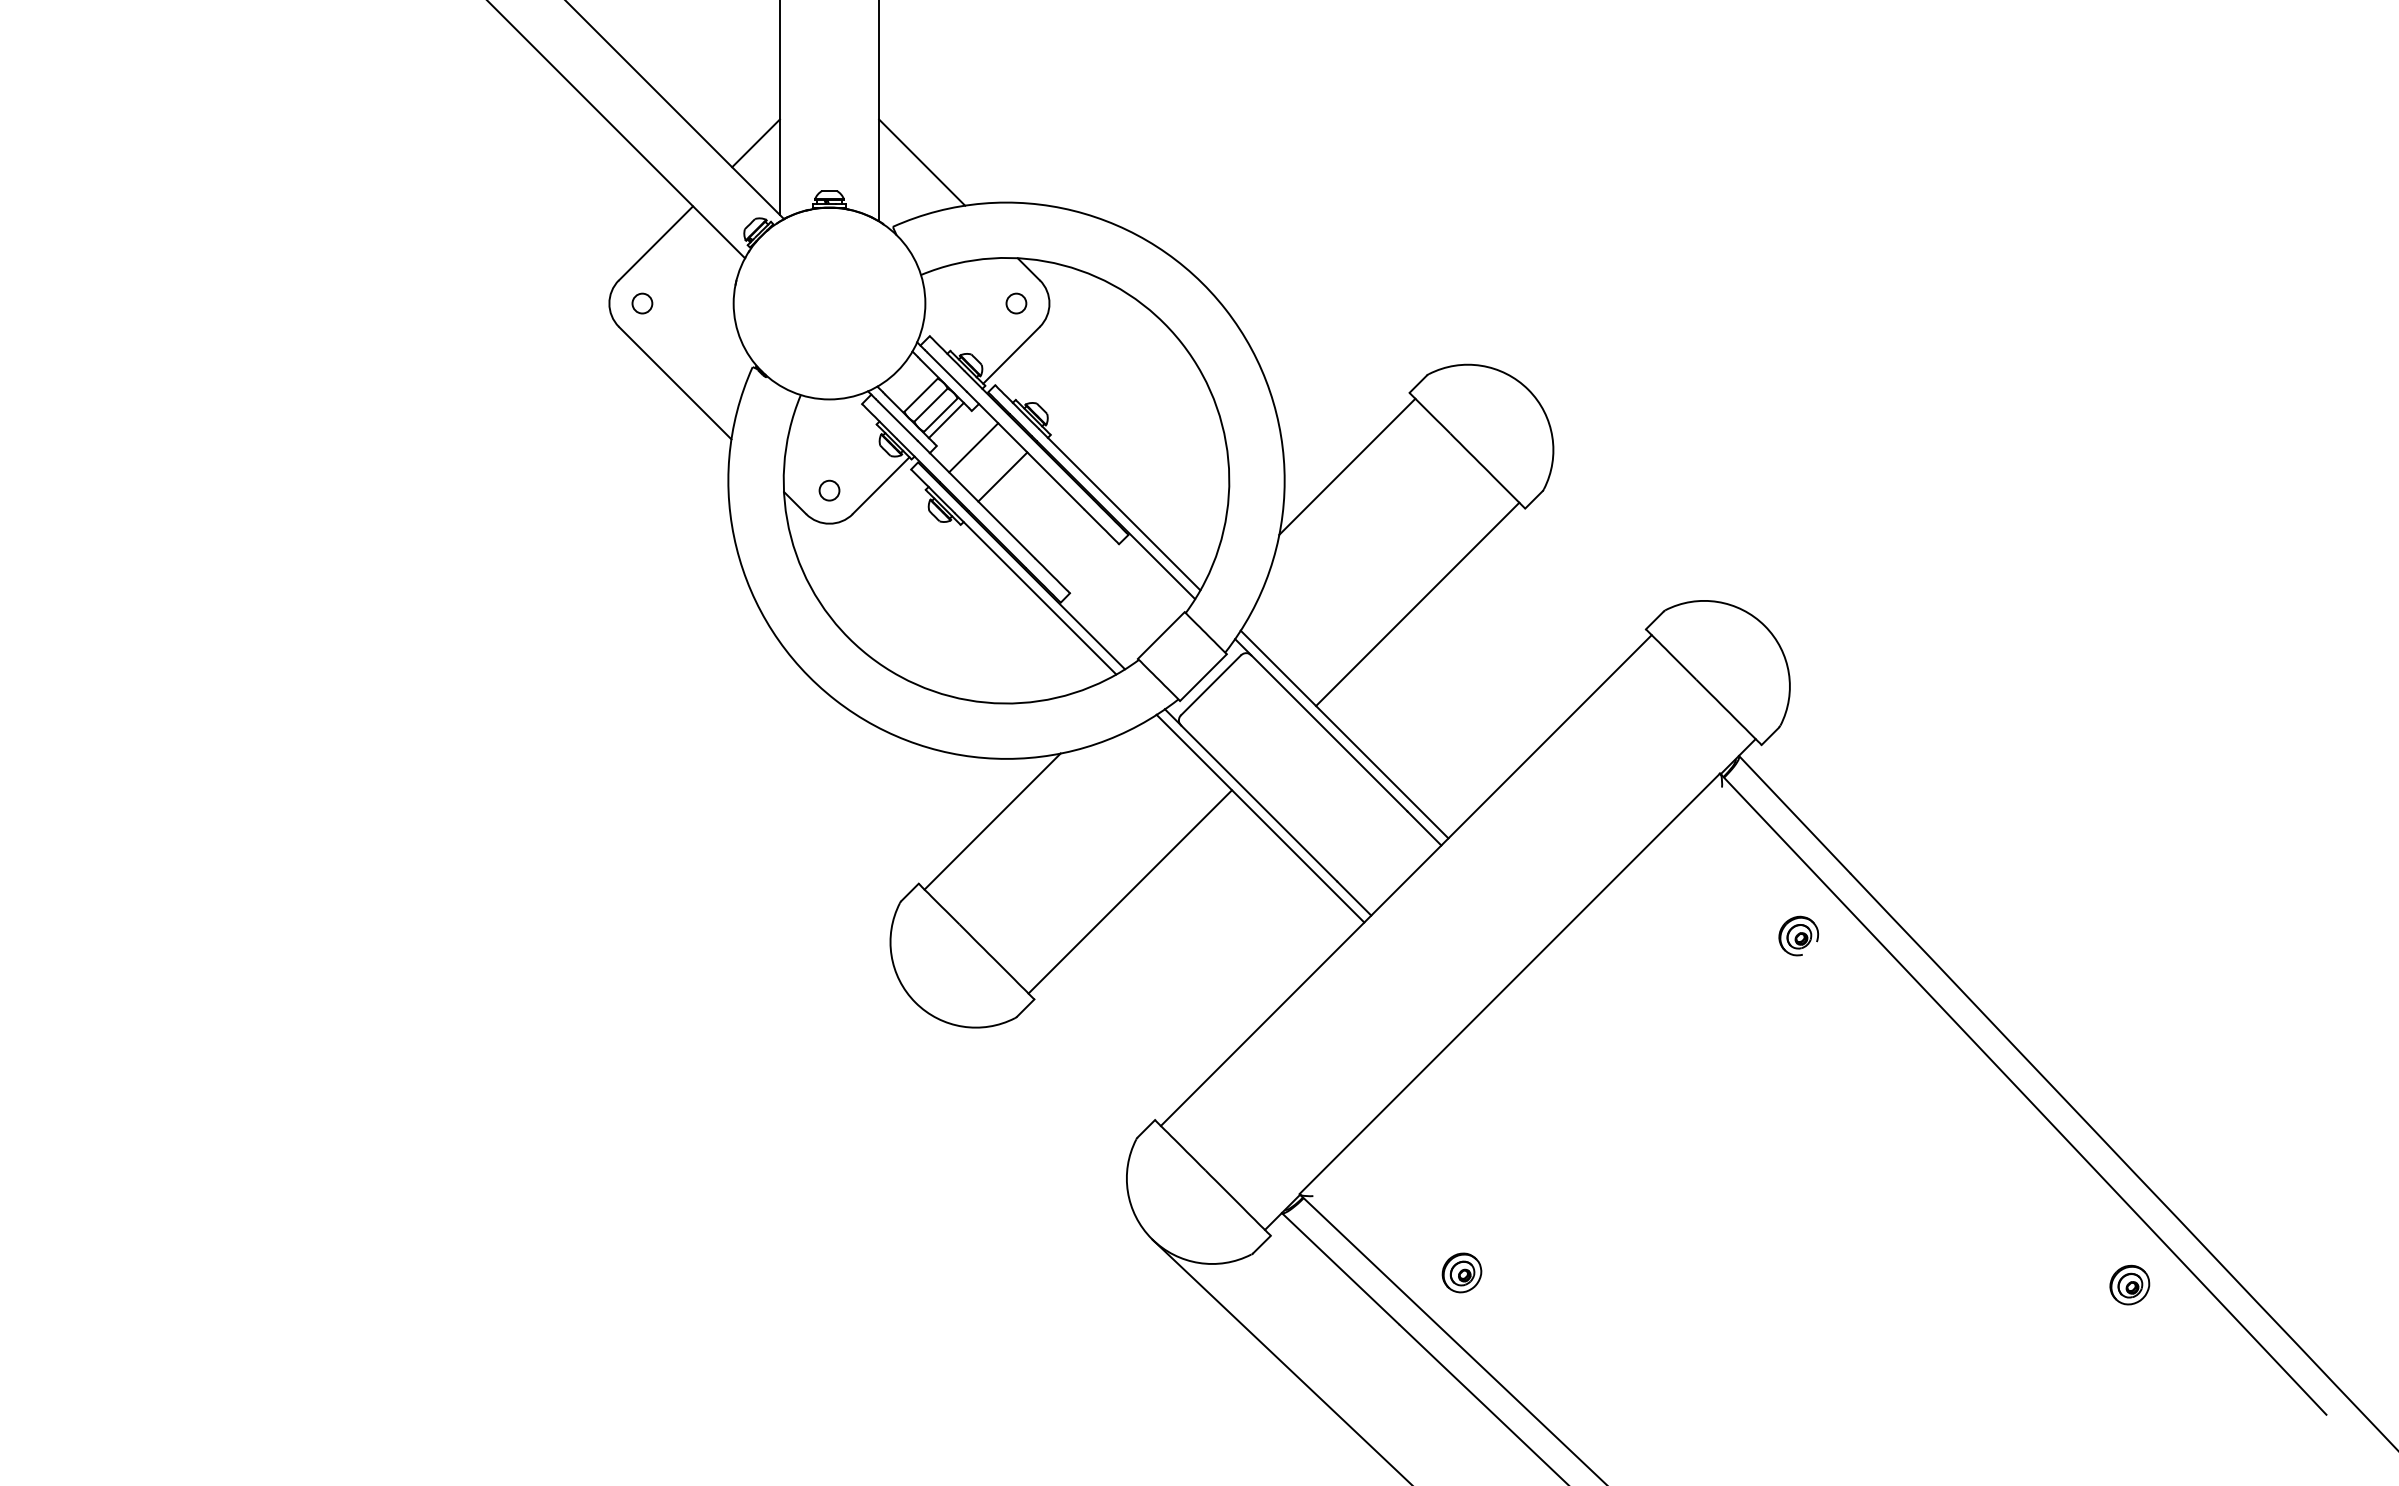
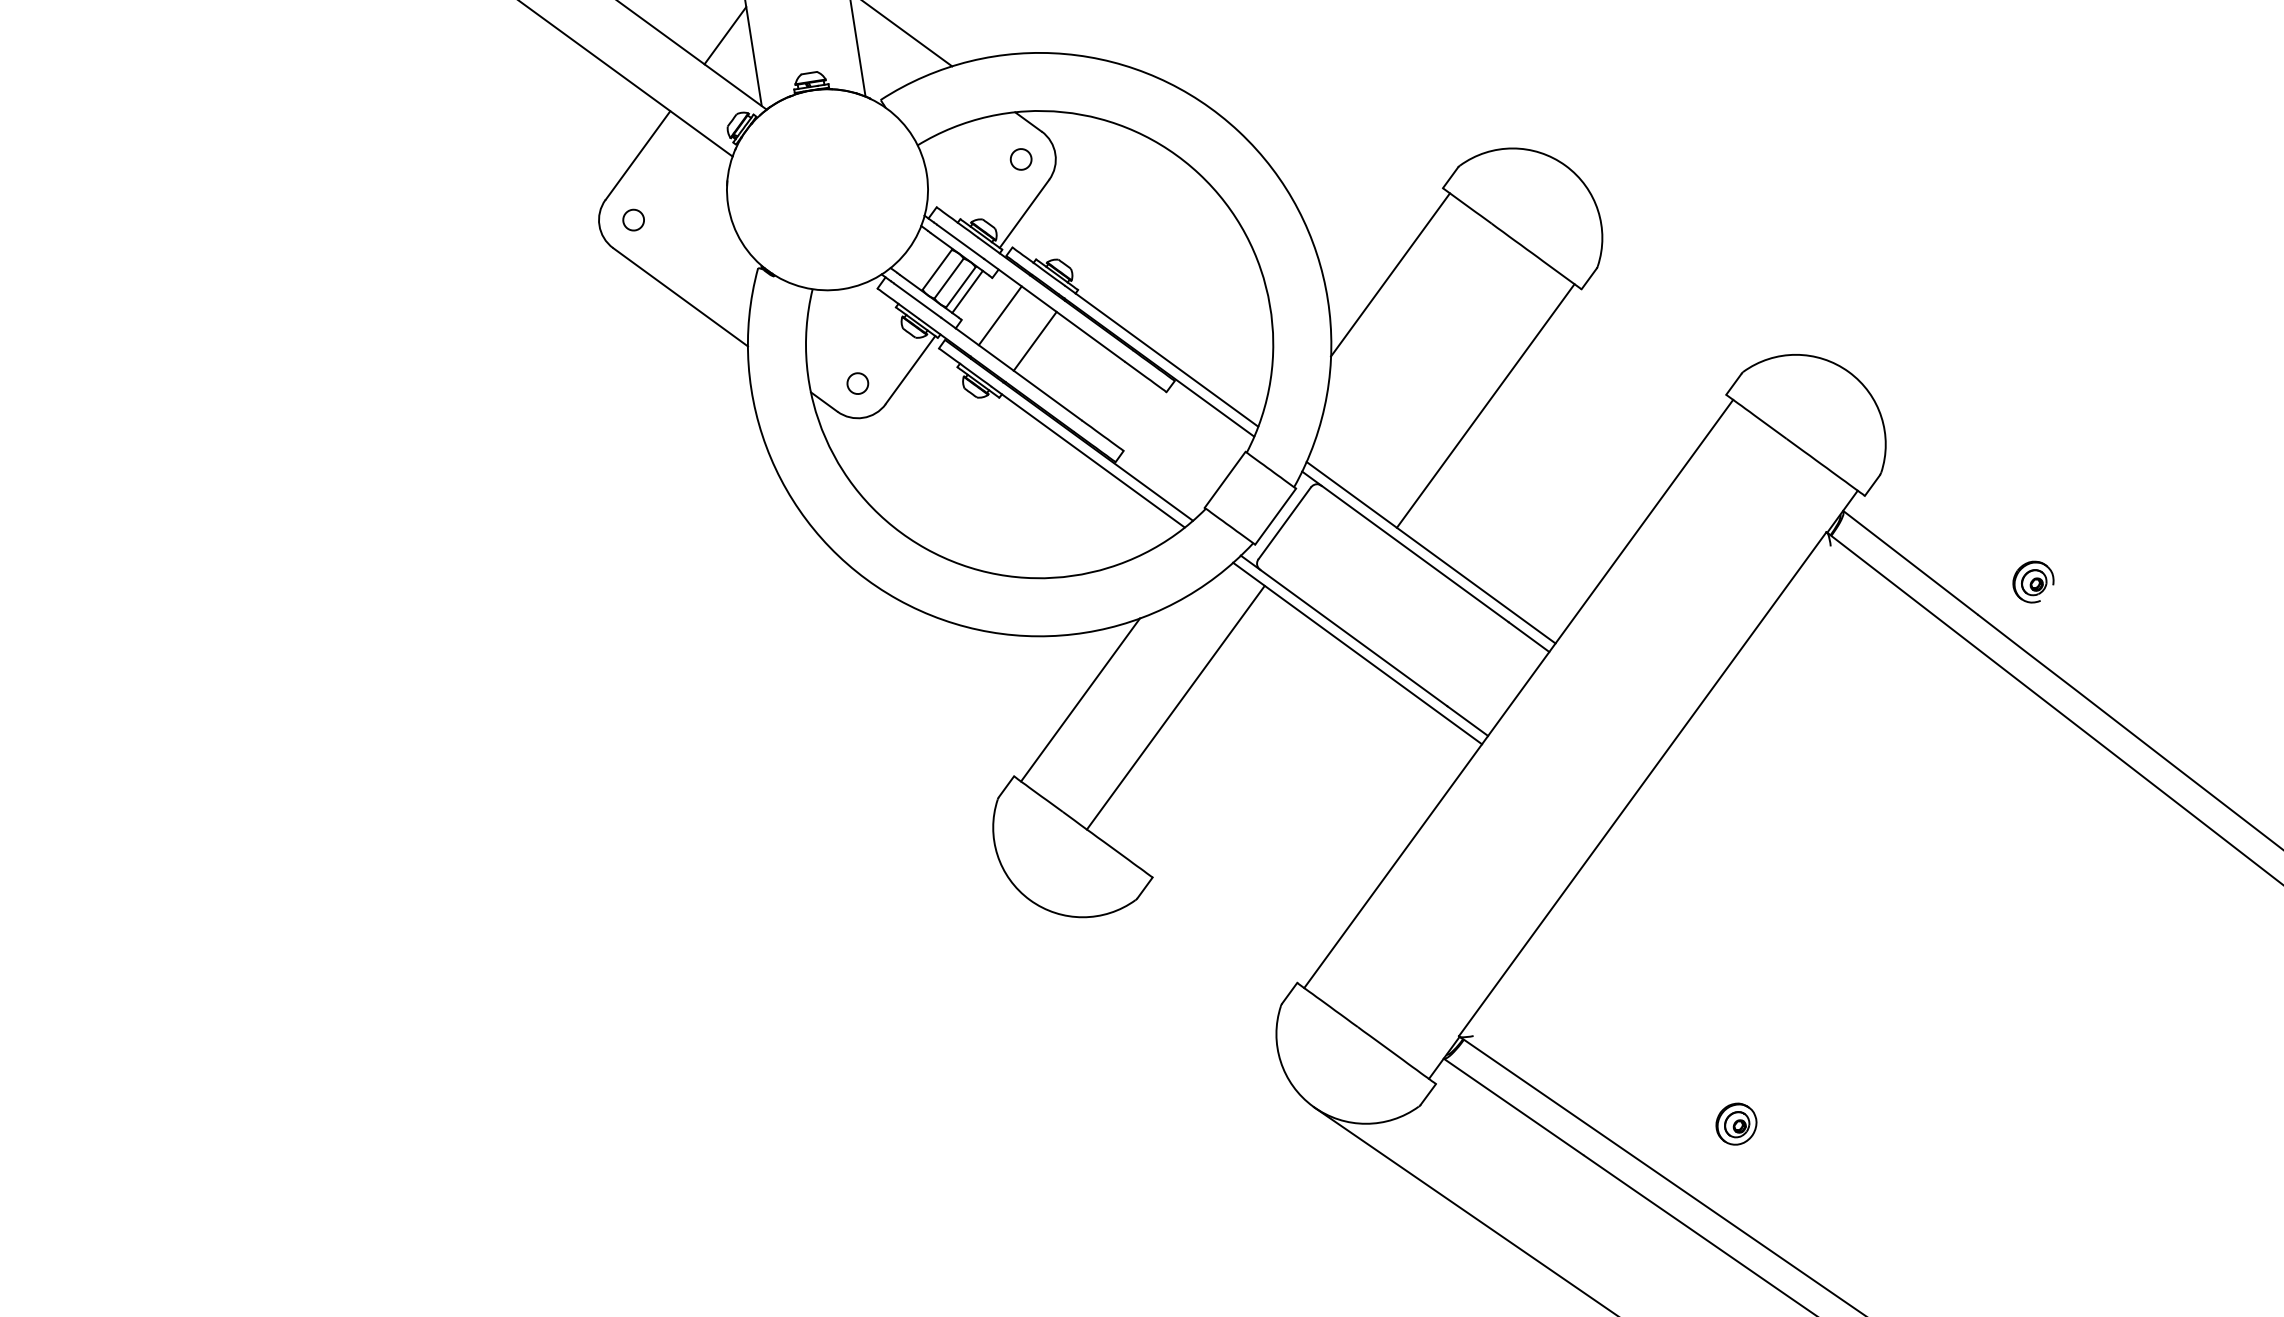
line: (1129, 891) -> (1174, 707), moved
part: (1798, 935) -> (2033, 581), moved
part: (1461, 1272) -> (1735, 1123), moved

